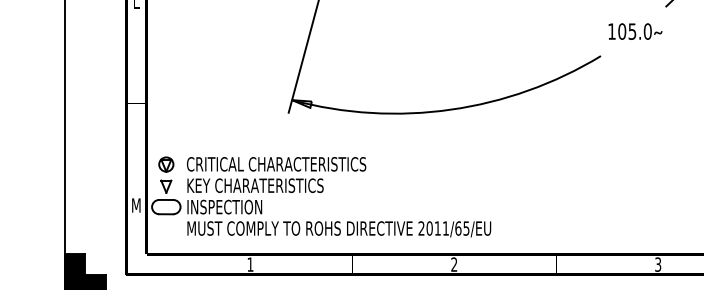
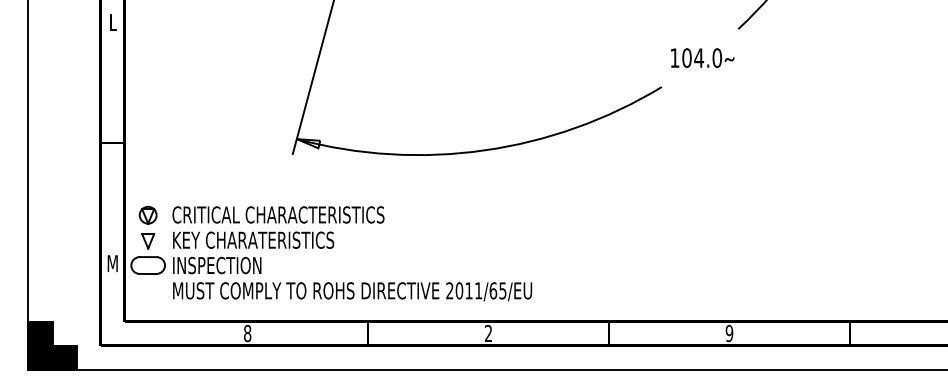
text: (632, 31) -> (699, 57), 105.0 -> 104.0
text: (250, 264) -> (247, 333), 1 -> 8
text: (658, 264) -> (729, 333), 3 -> 9

